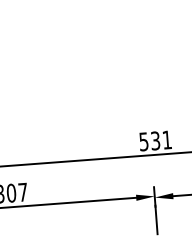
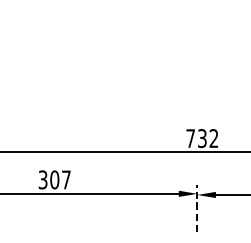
text: (155, 140) -> (202, 138), 531 -> 732
line: (155, 211) -> (197, 208), solid -> dashed

